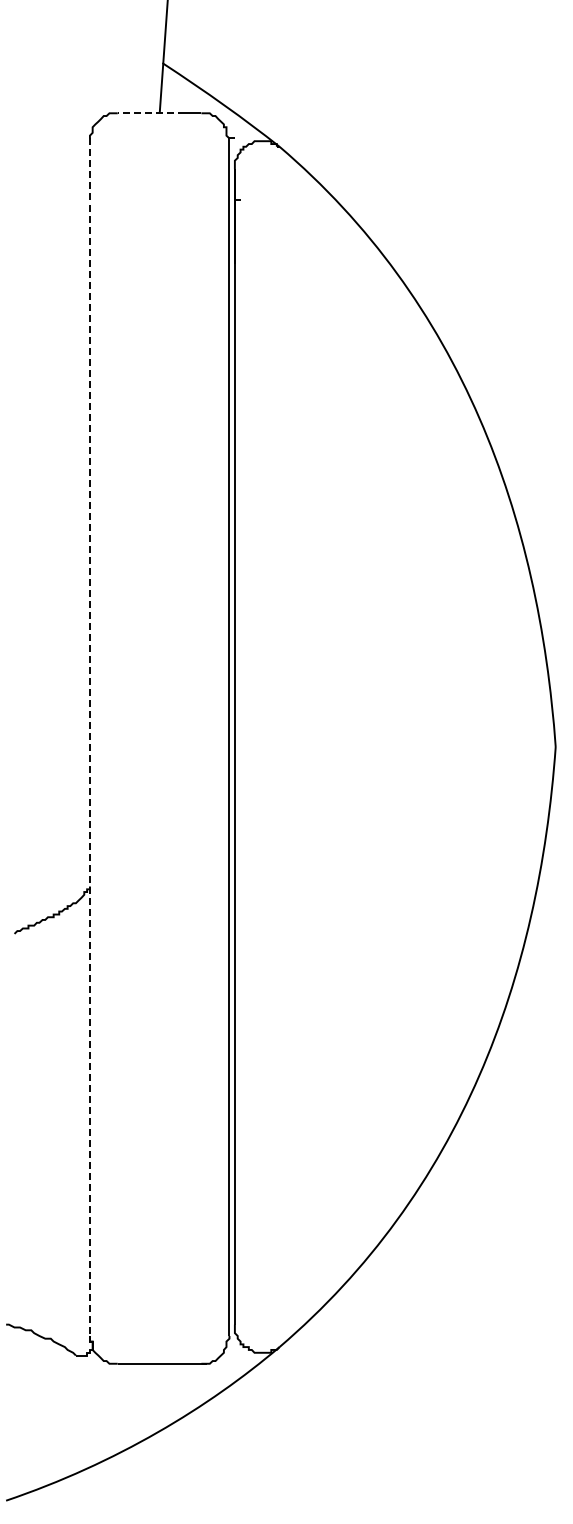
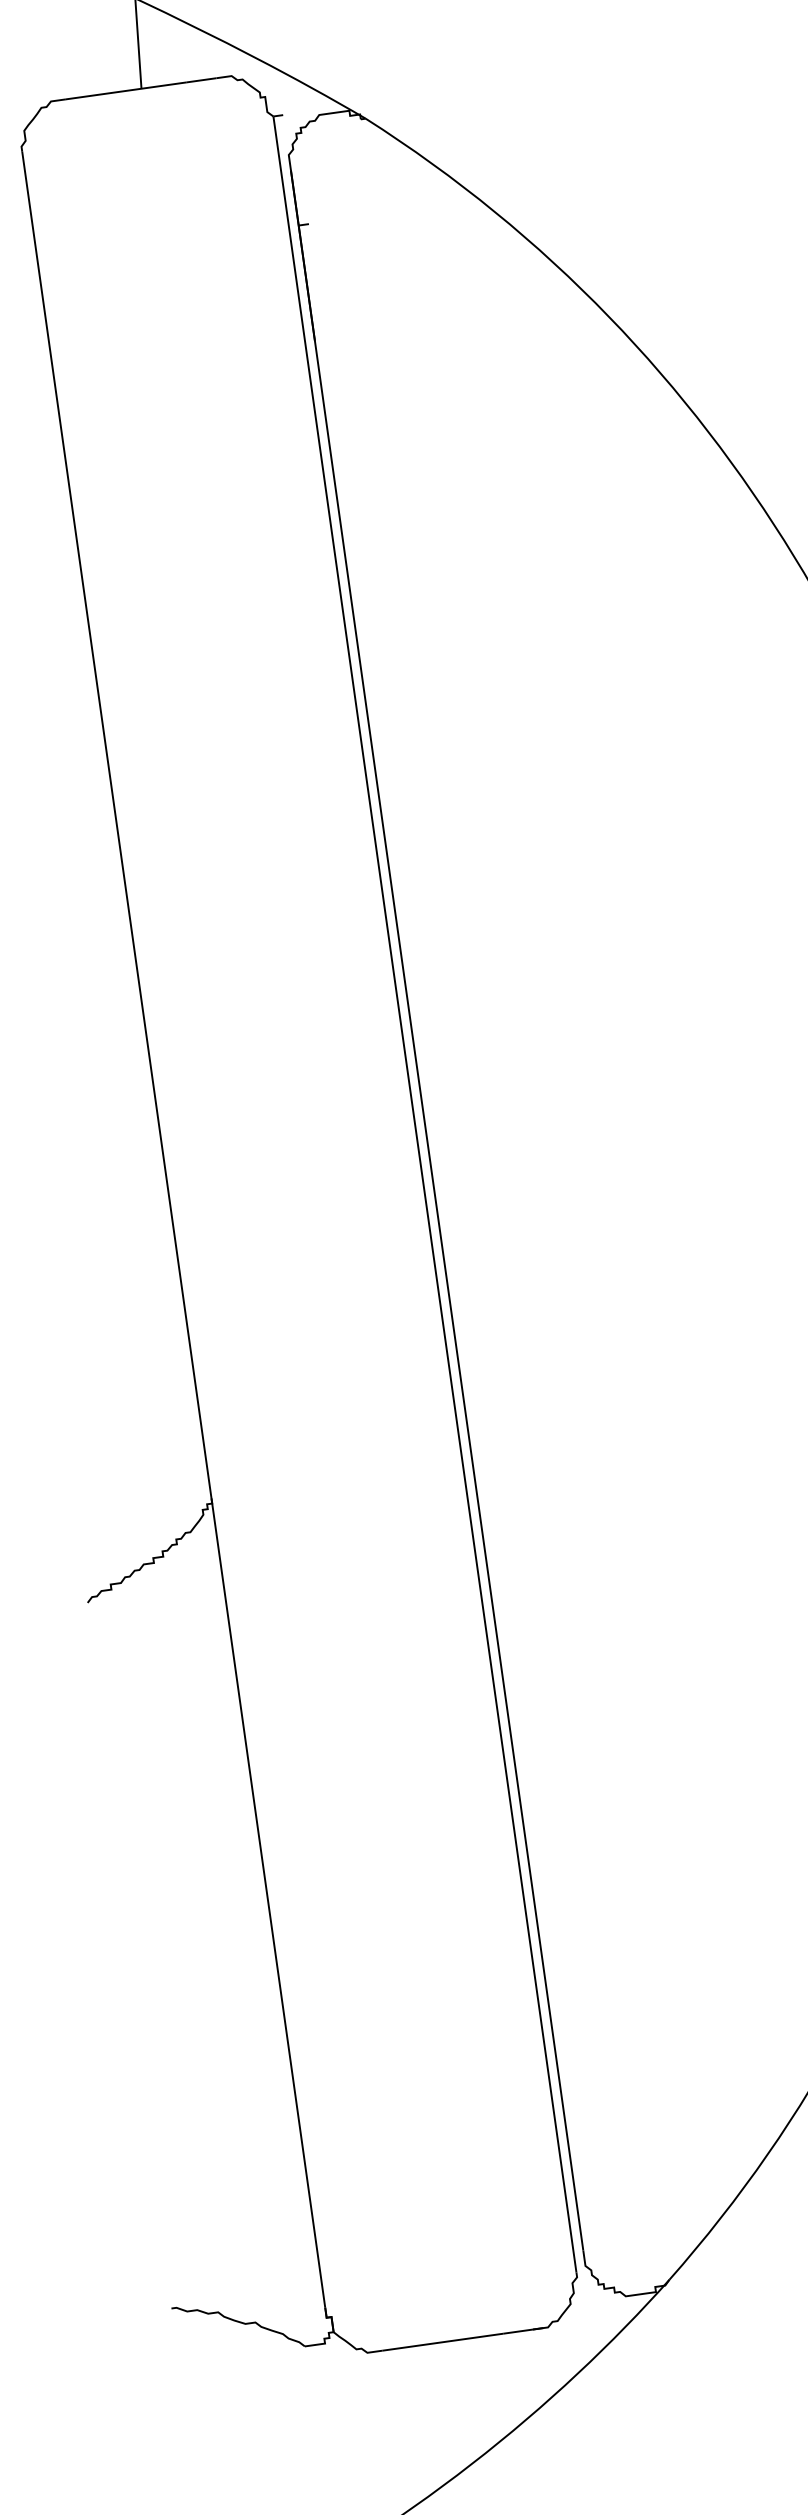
line: (151, 113) -> (126, 91), dashed -> solid
line: (89, 737) -> (172, 1230), dashed -> solid

